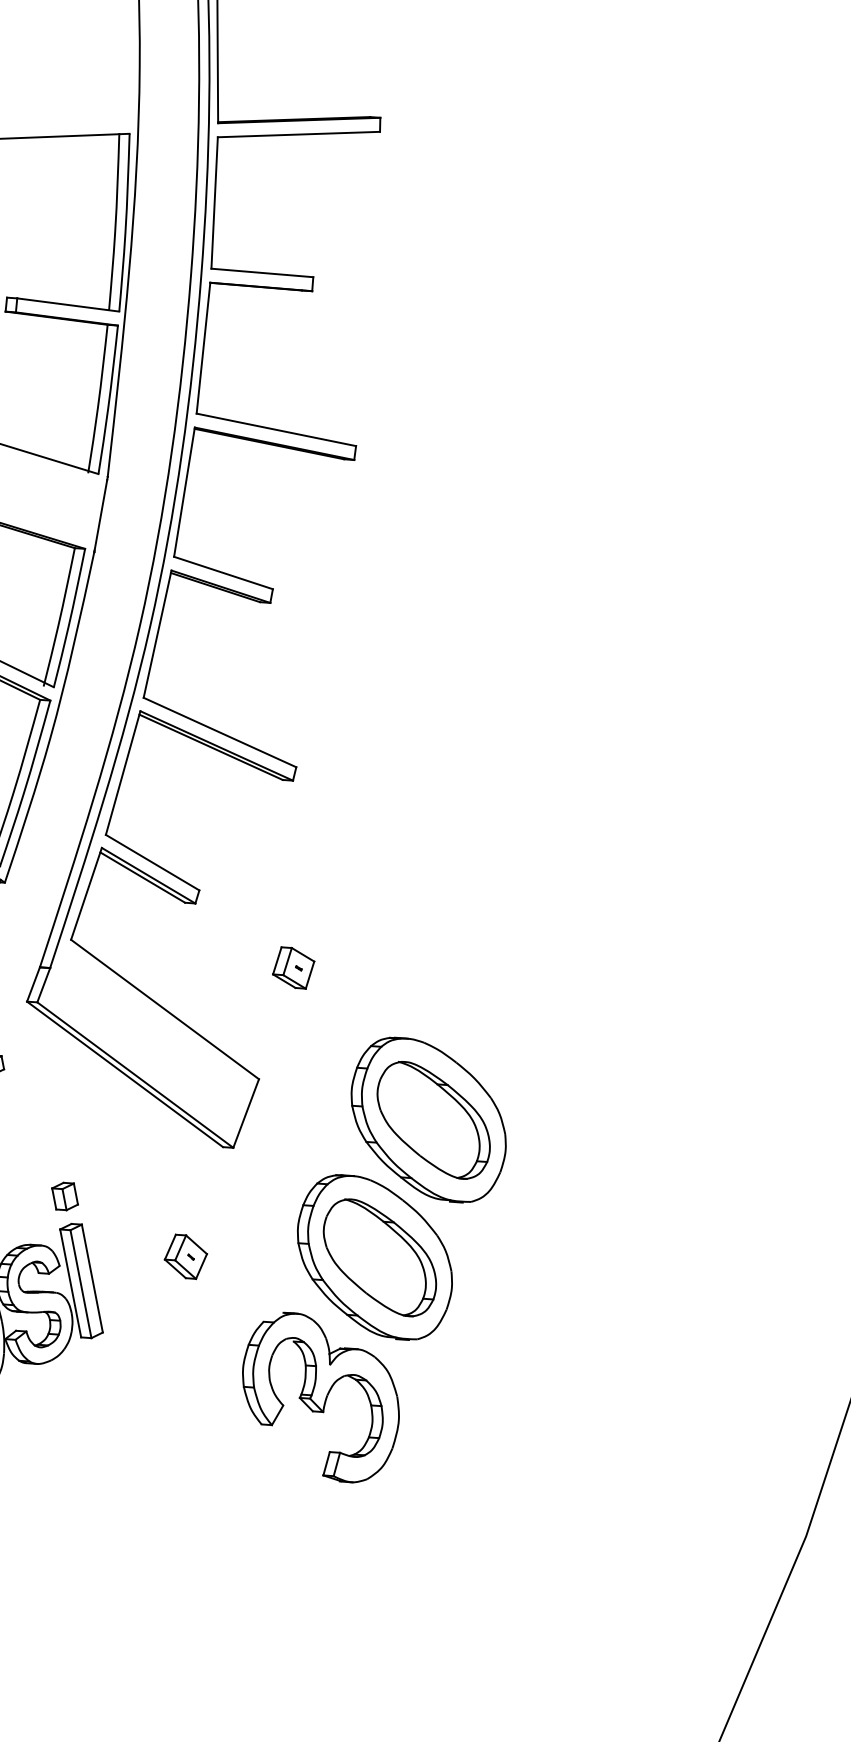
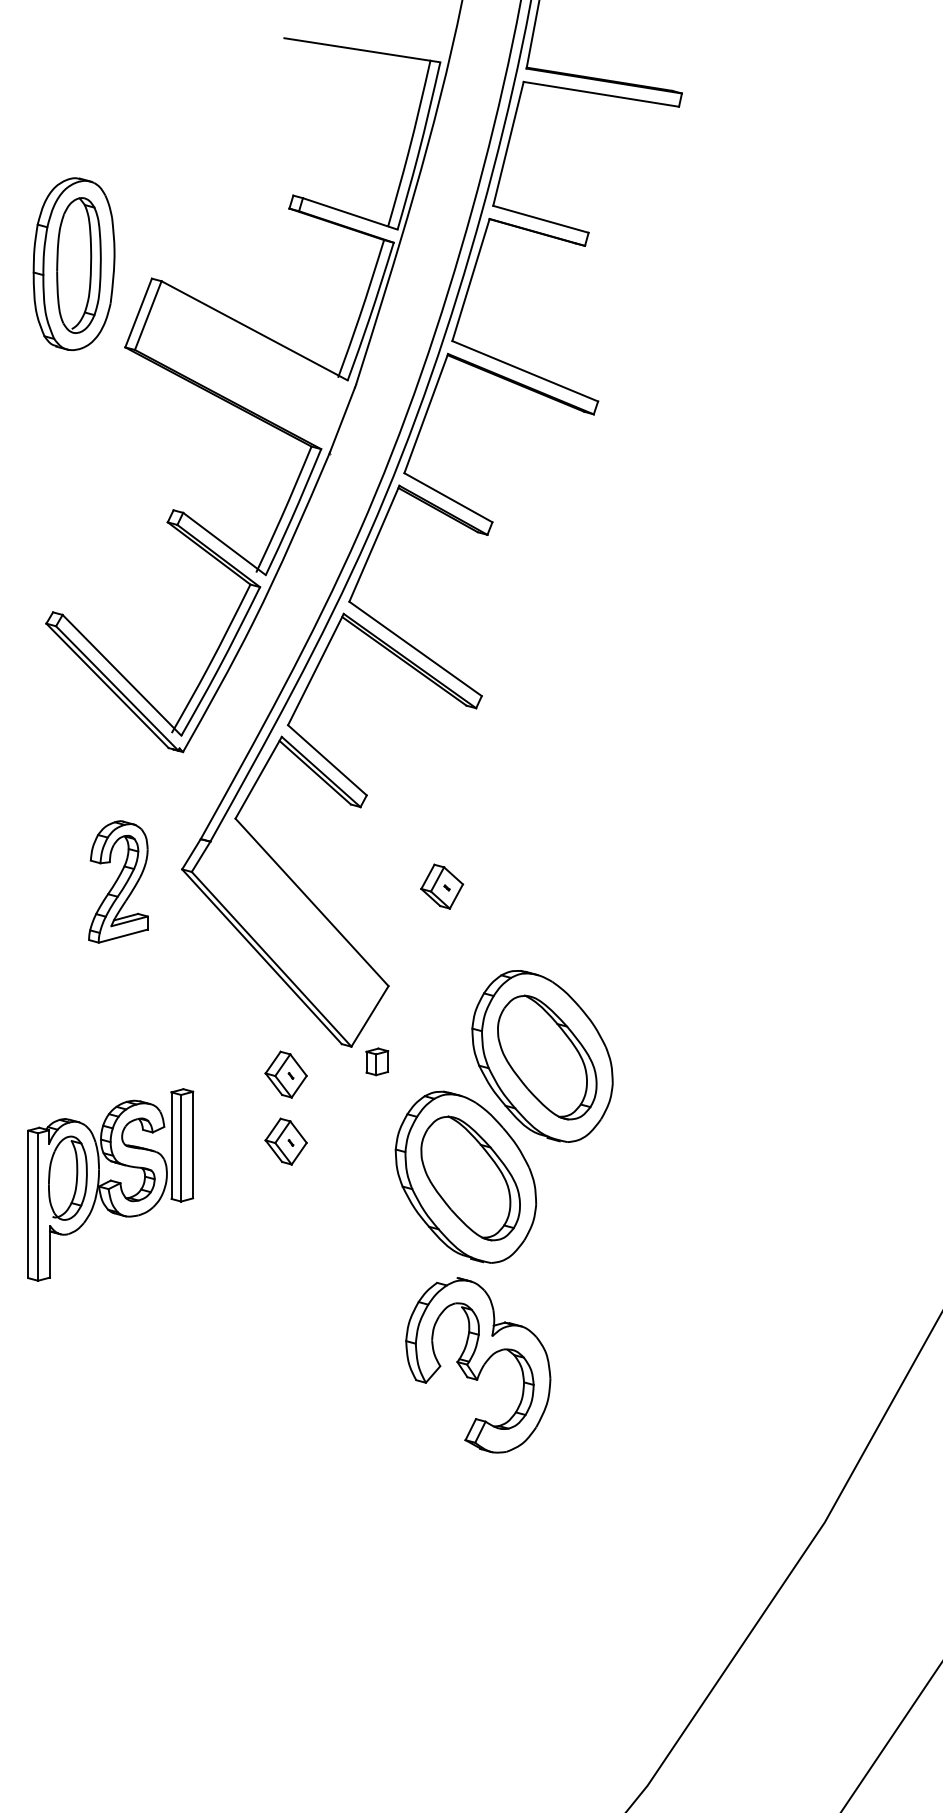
part: (172, 1188) -> (285, 1074), added
part: (65, 1196) -> (377, 1061), moved
part: (321, 1397) -> (478, 1365), moved

